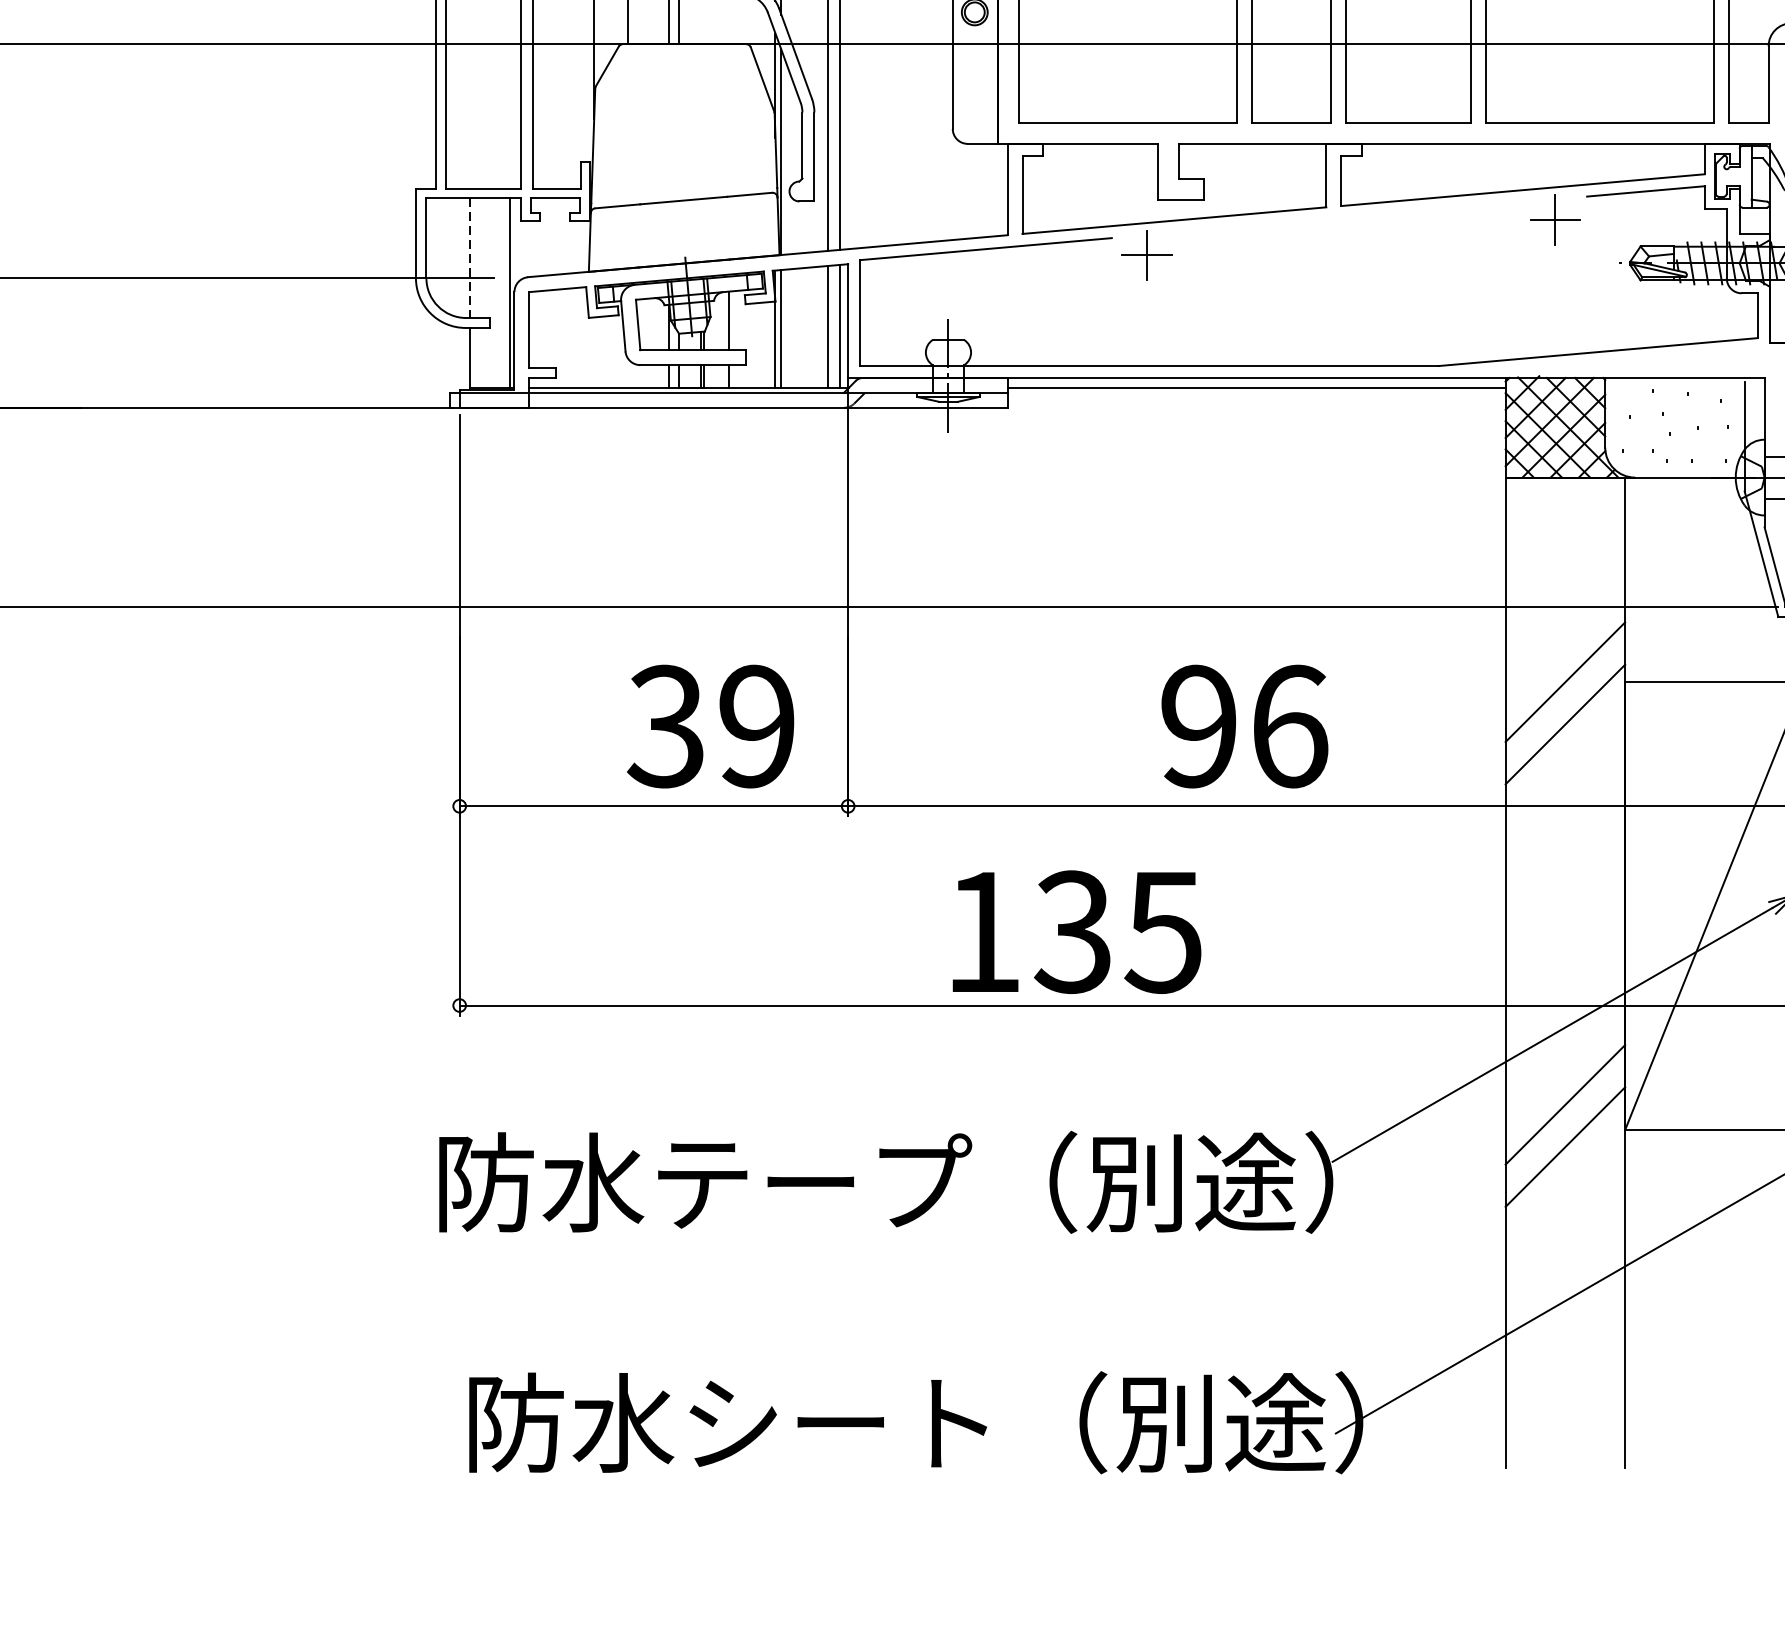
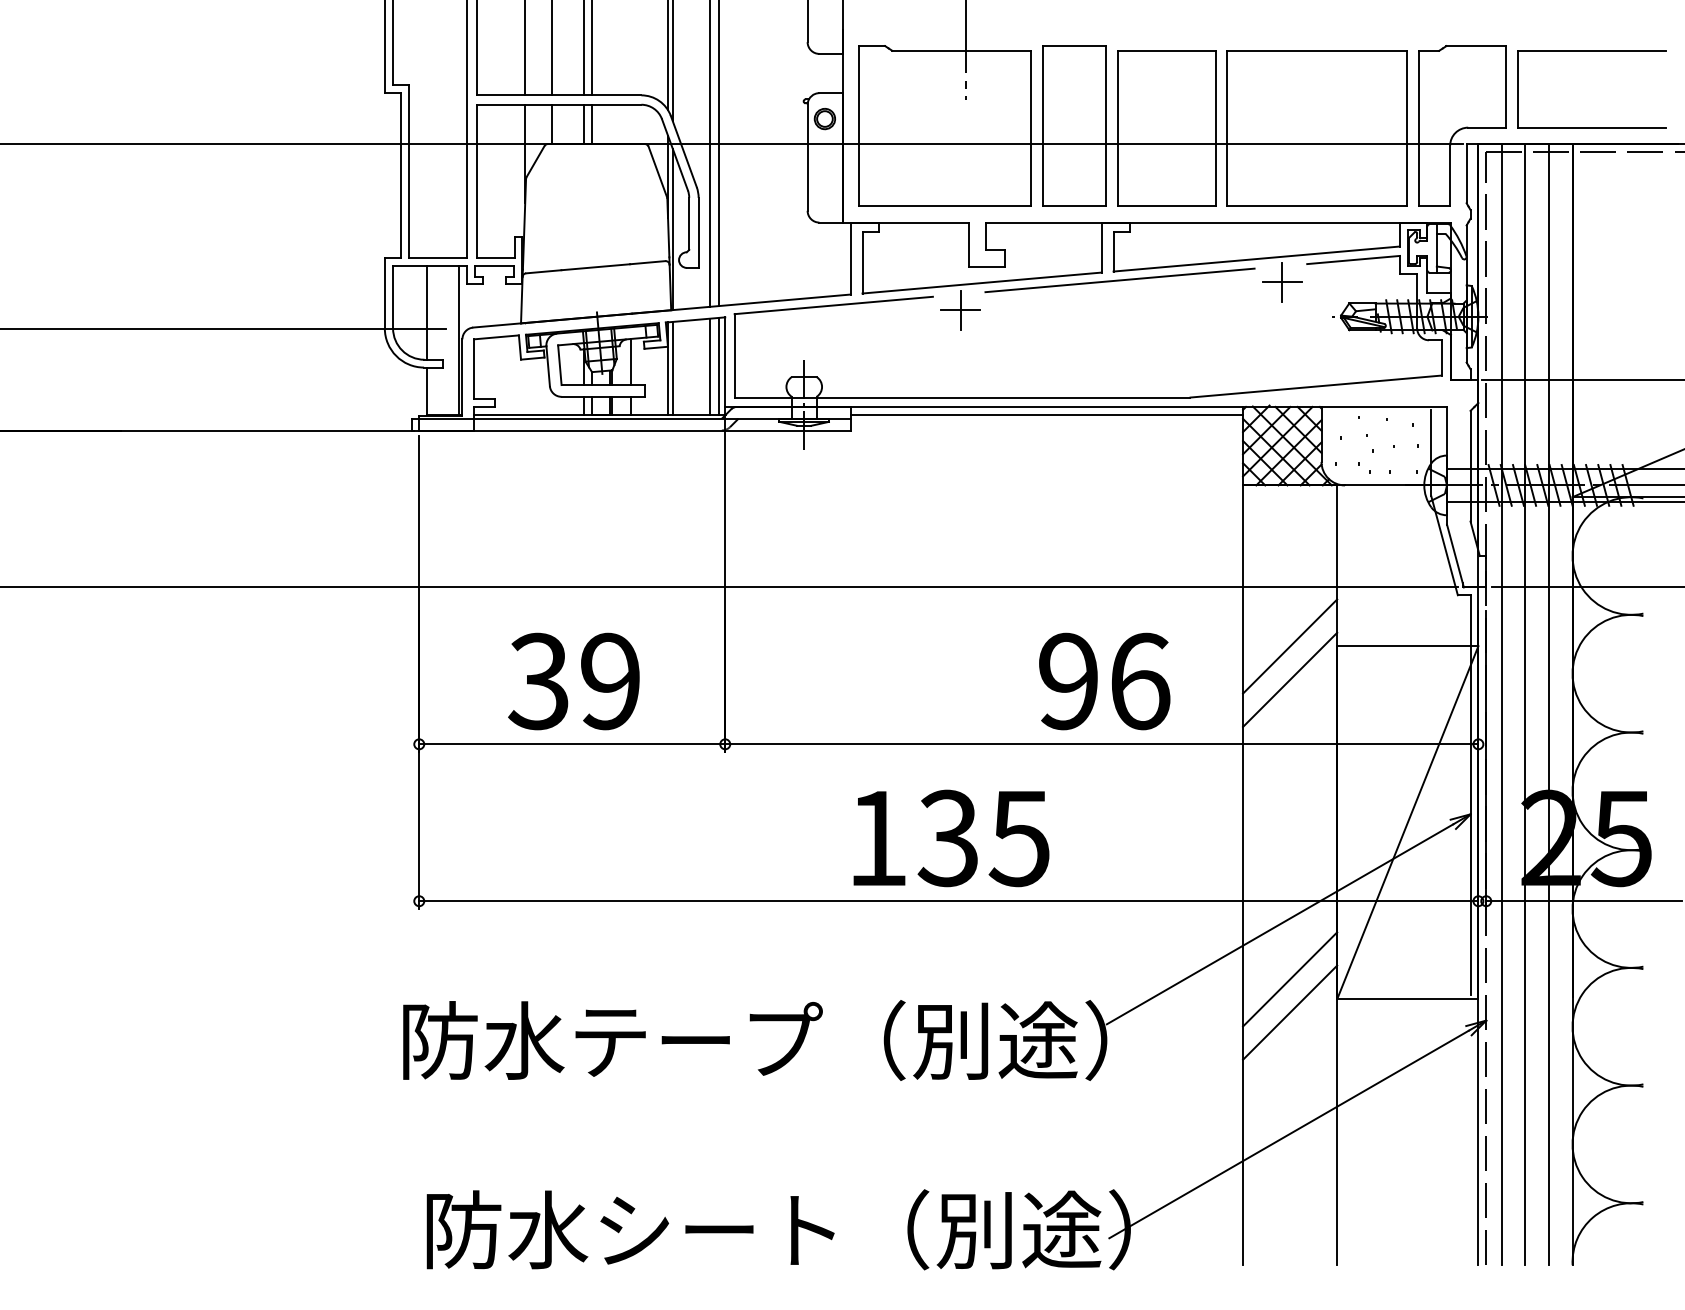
line: (1348, 217) -> (1119, 280), added
line: (470, 259) -> (427, 313), dashed -> solid
text: (710, 726) -> (573, 681), moved
text: (1244, 726) -> (1104, 681), moved
text: (1077, 932) -> (951, 838), moved

